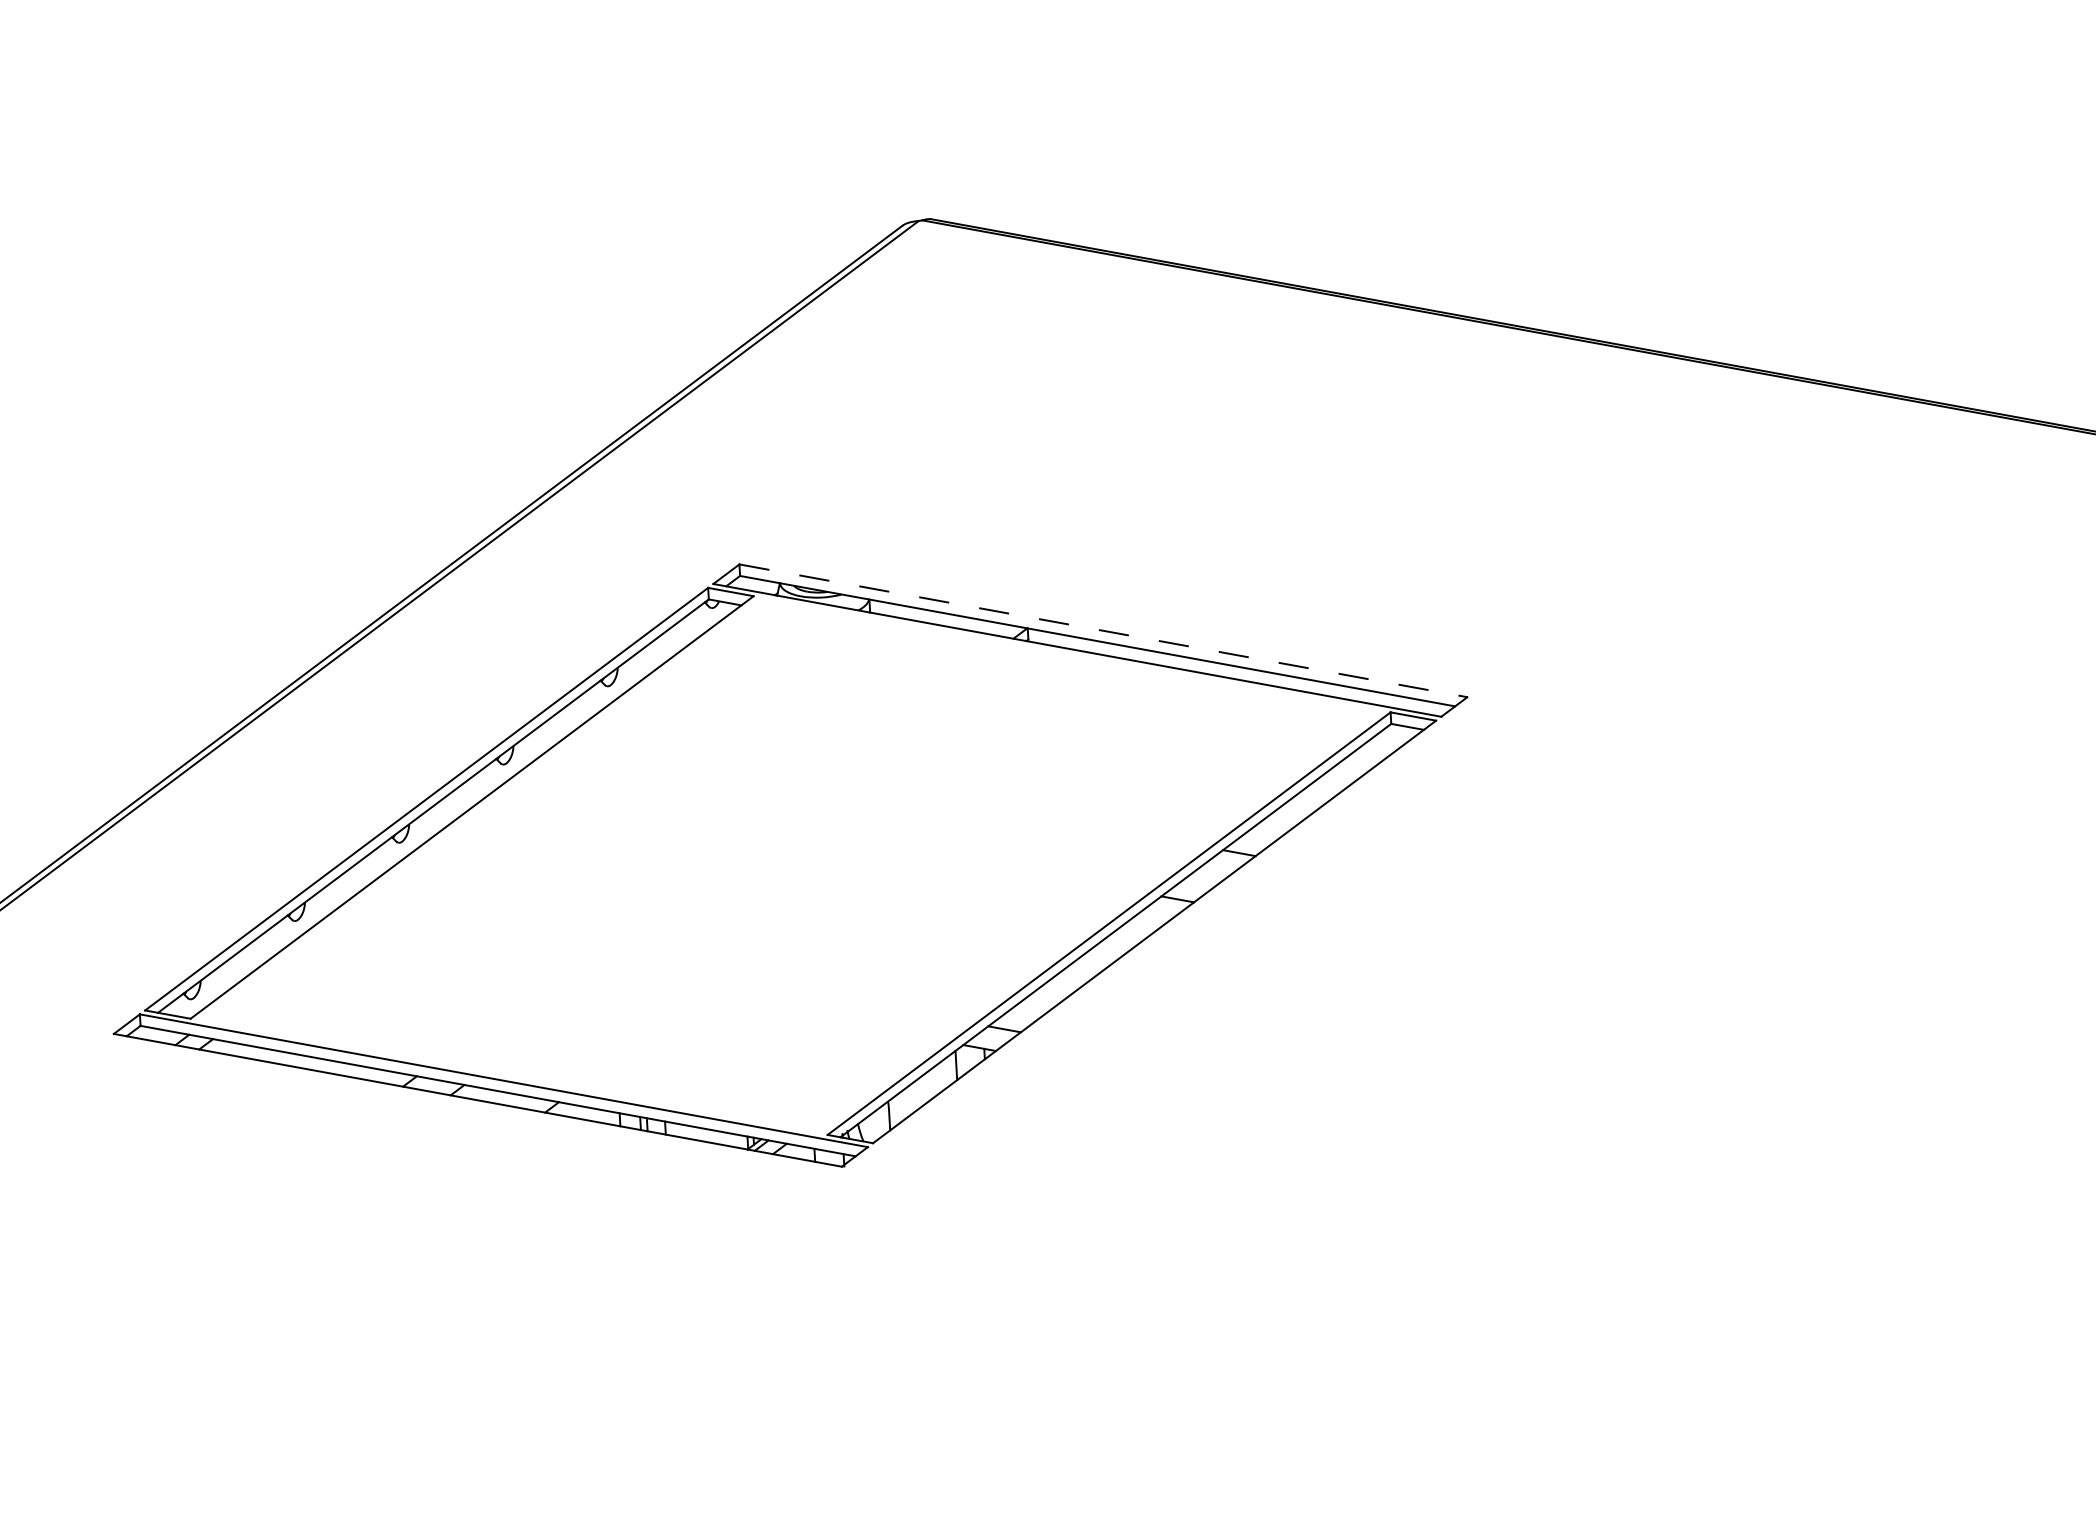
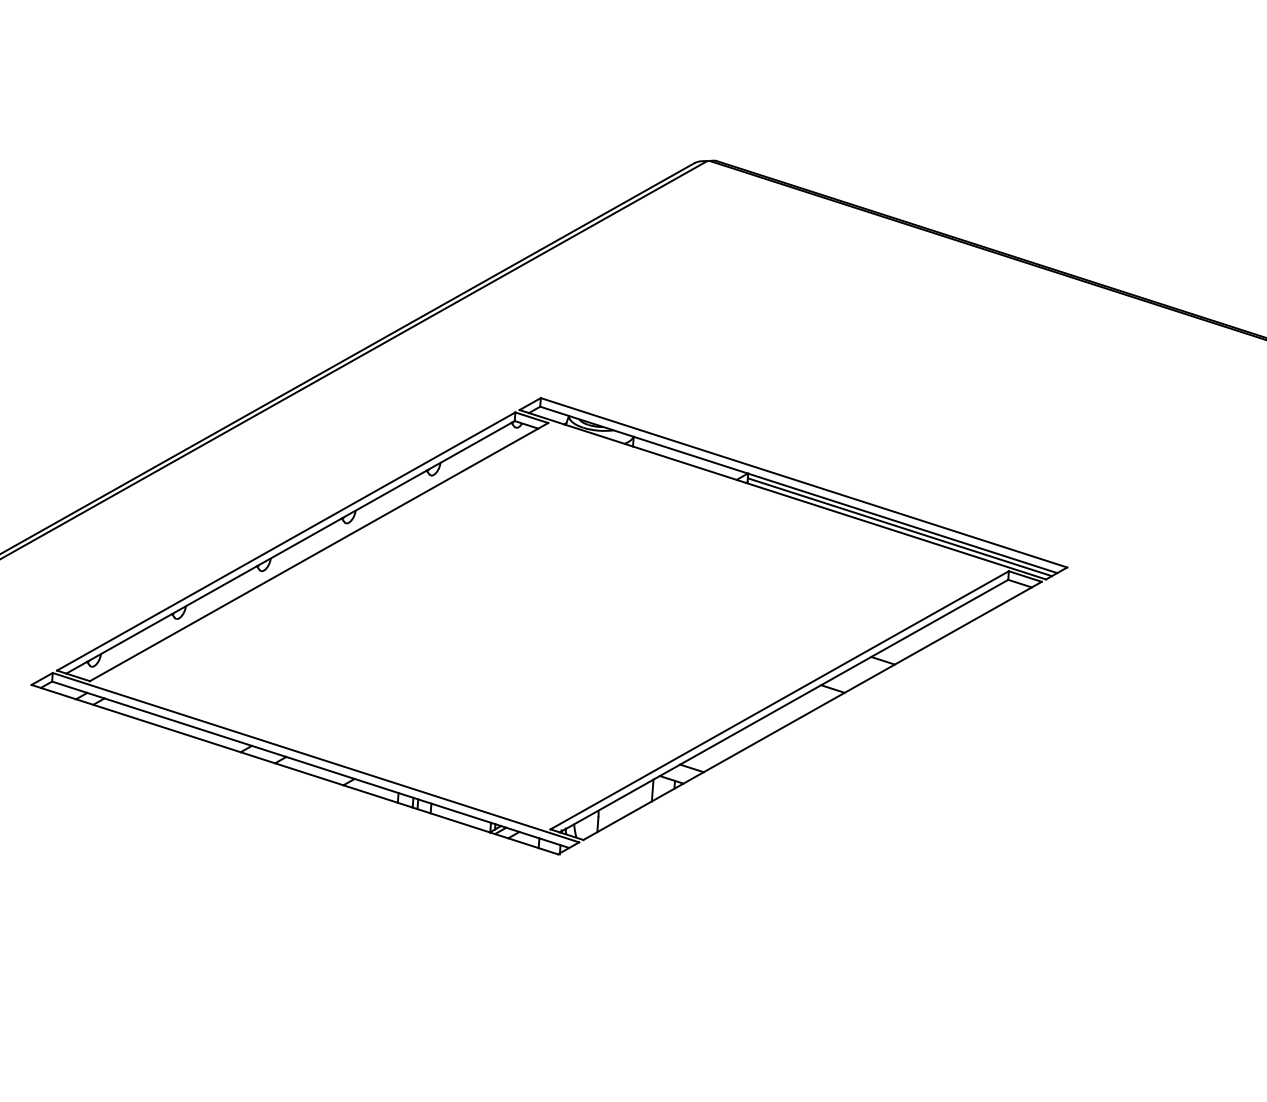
line: (1103, 630) -> (804, 482), dashed -> solid
line: (1238, 672) -> (900, 526), added

